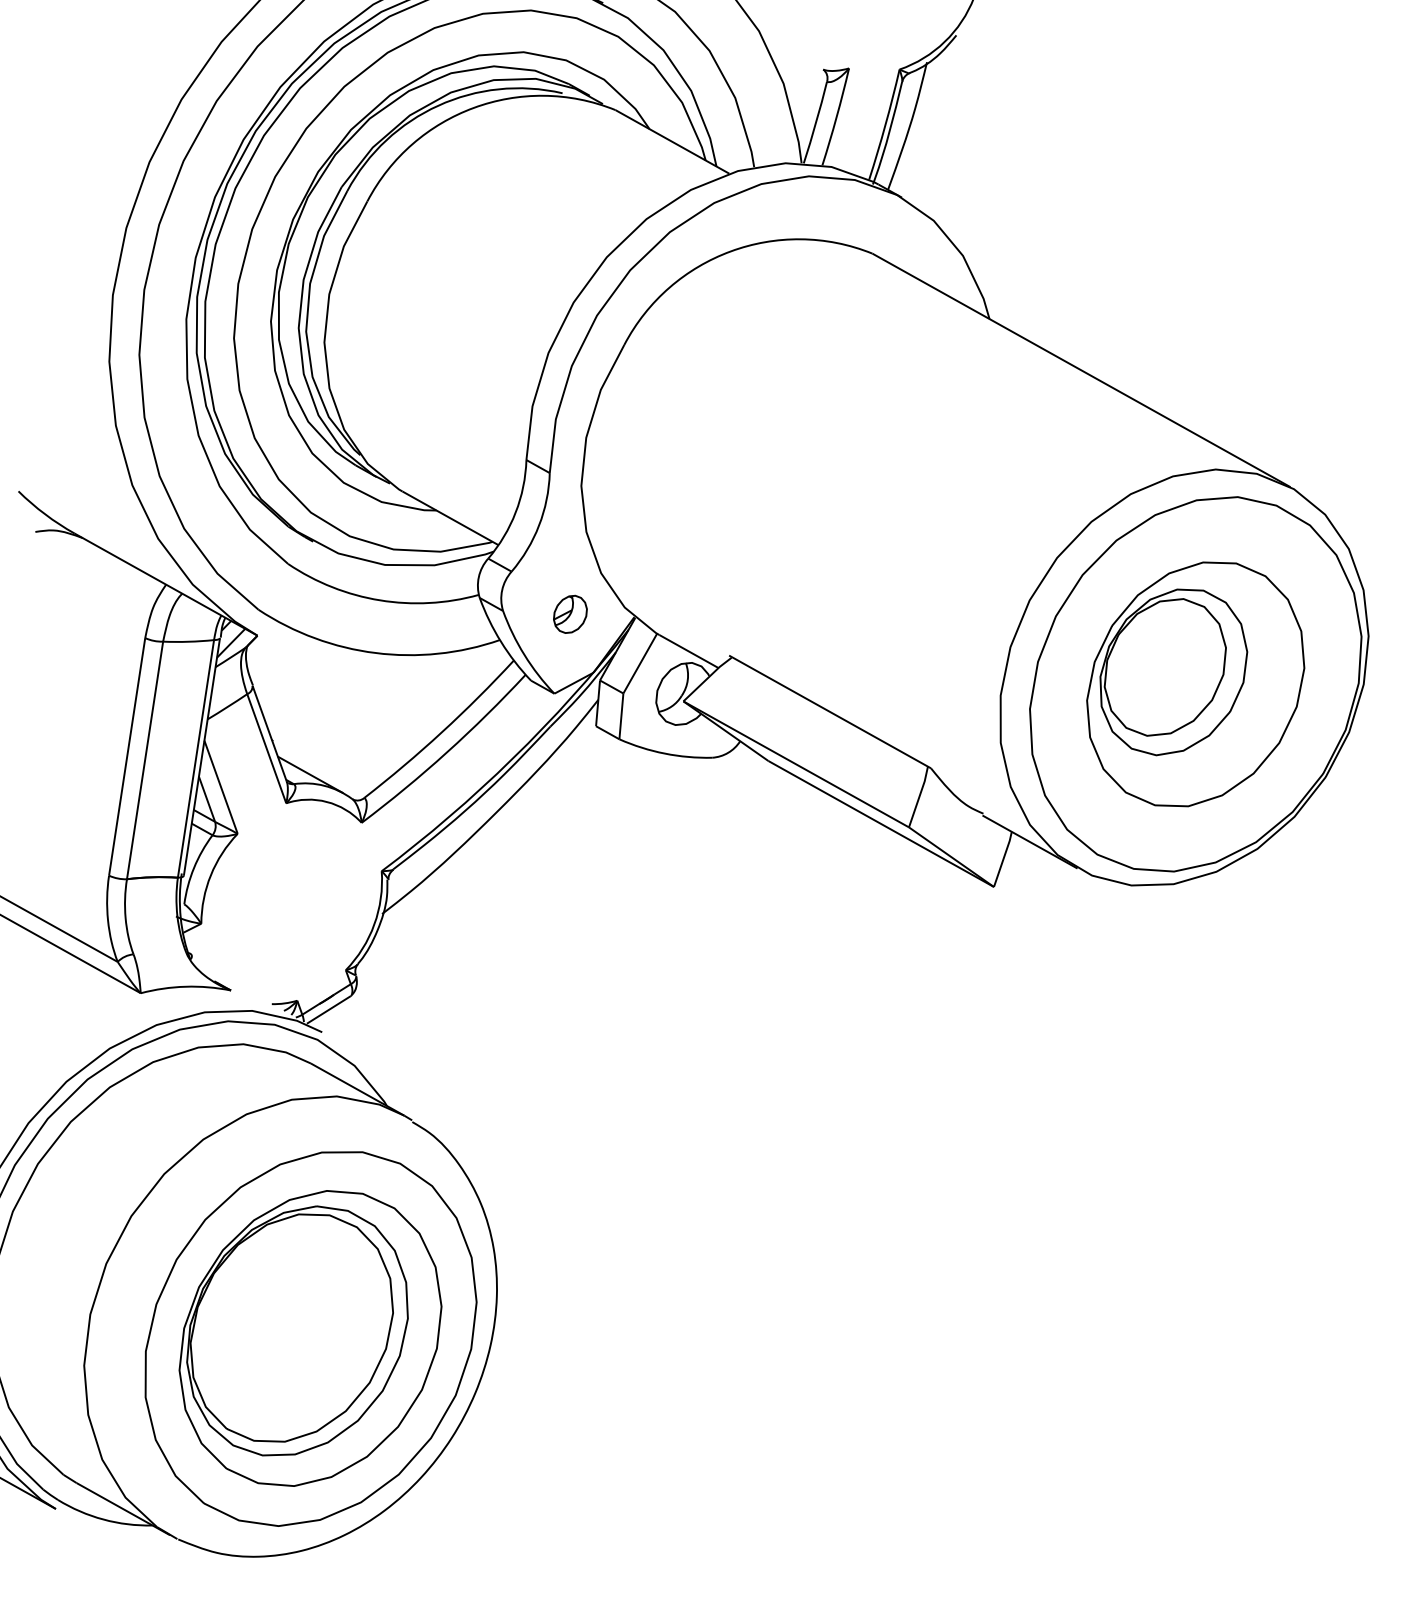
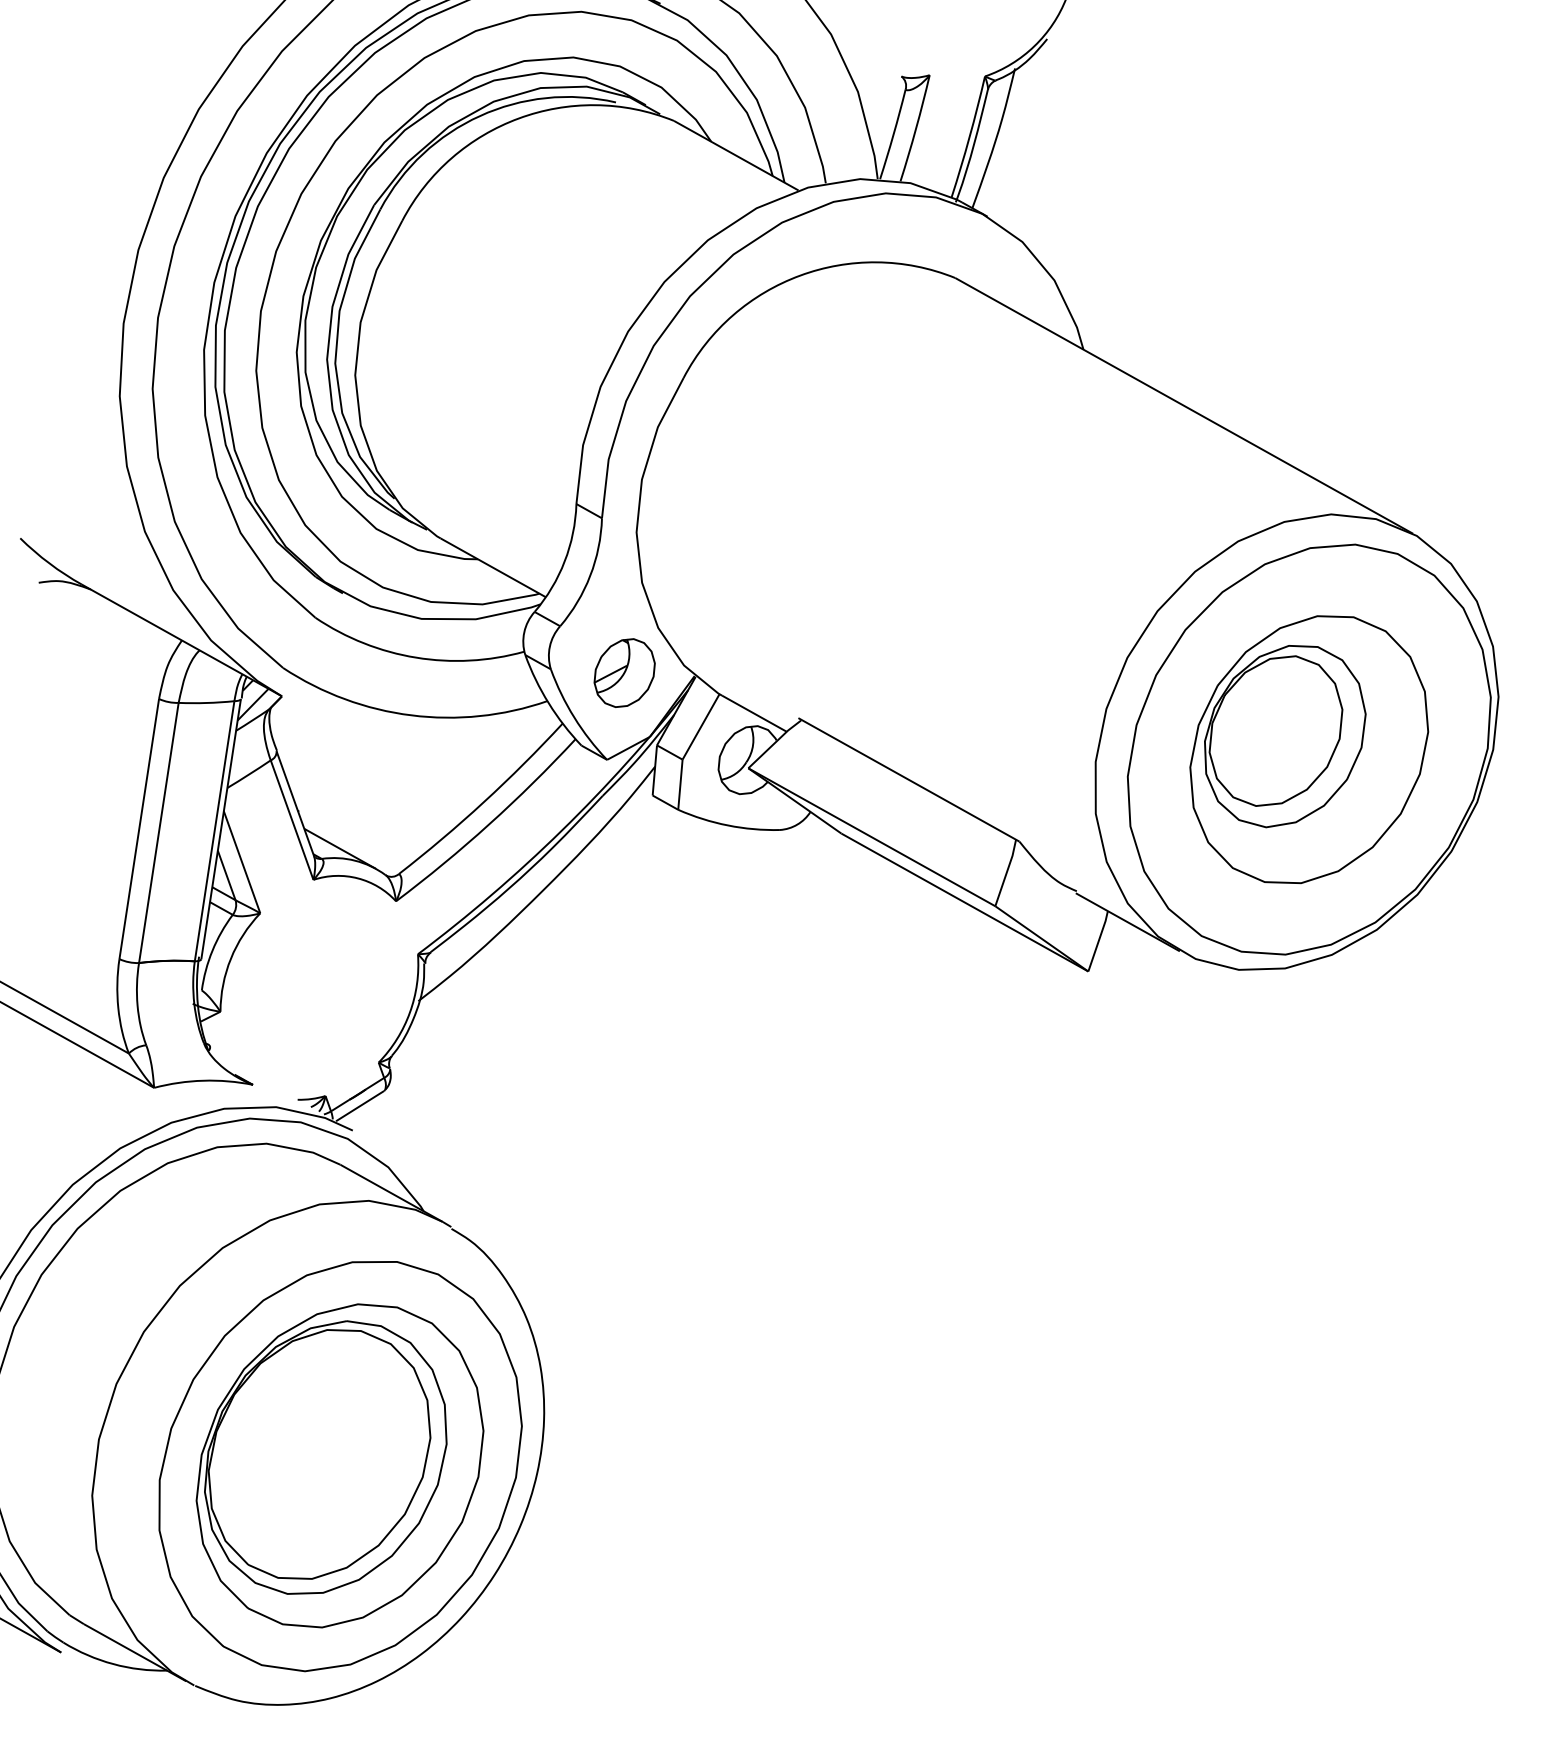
part: (570, 613) -> (624, 672), size x1.67

